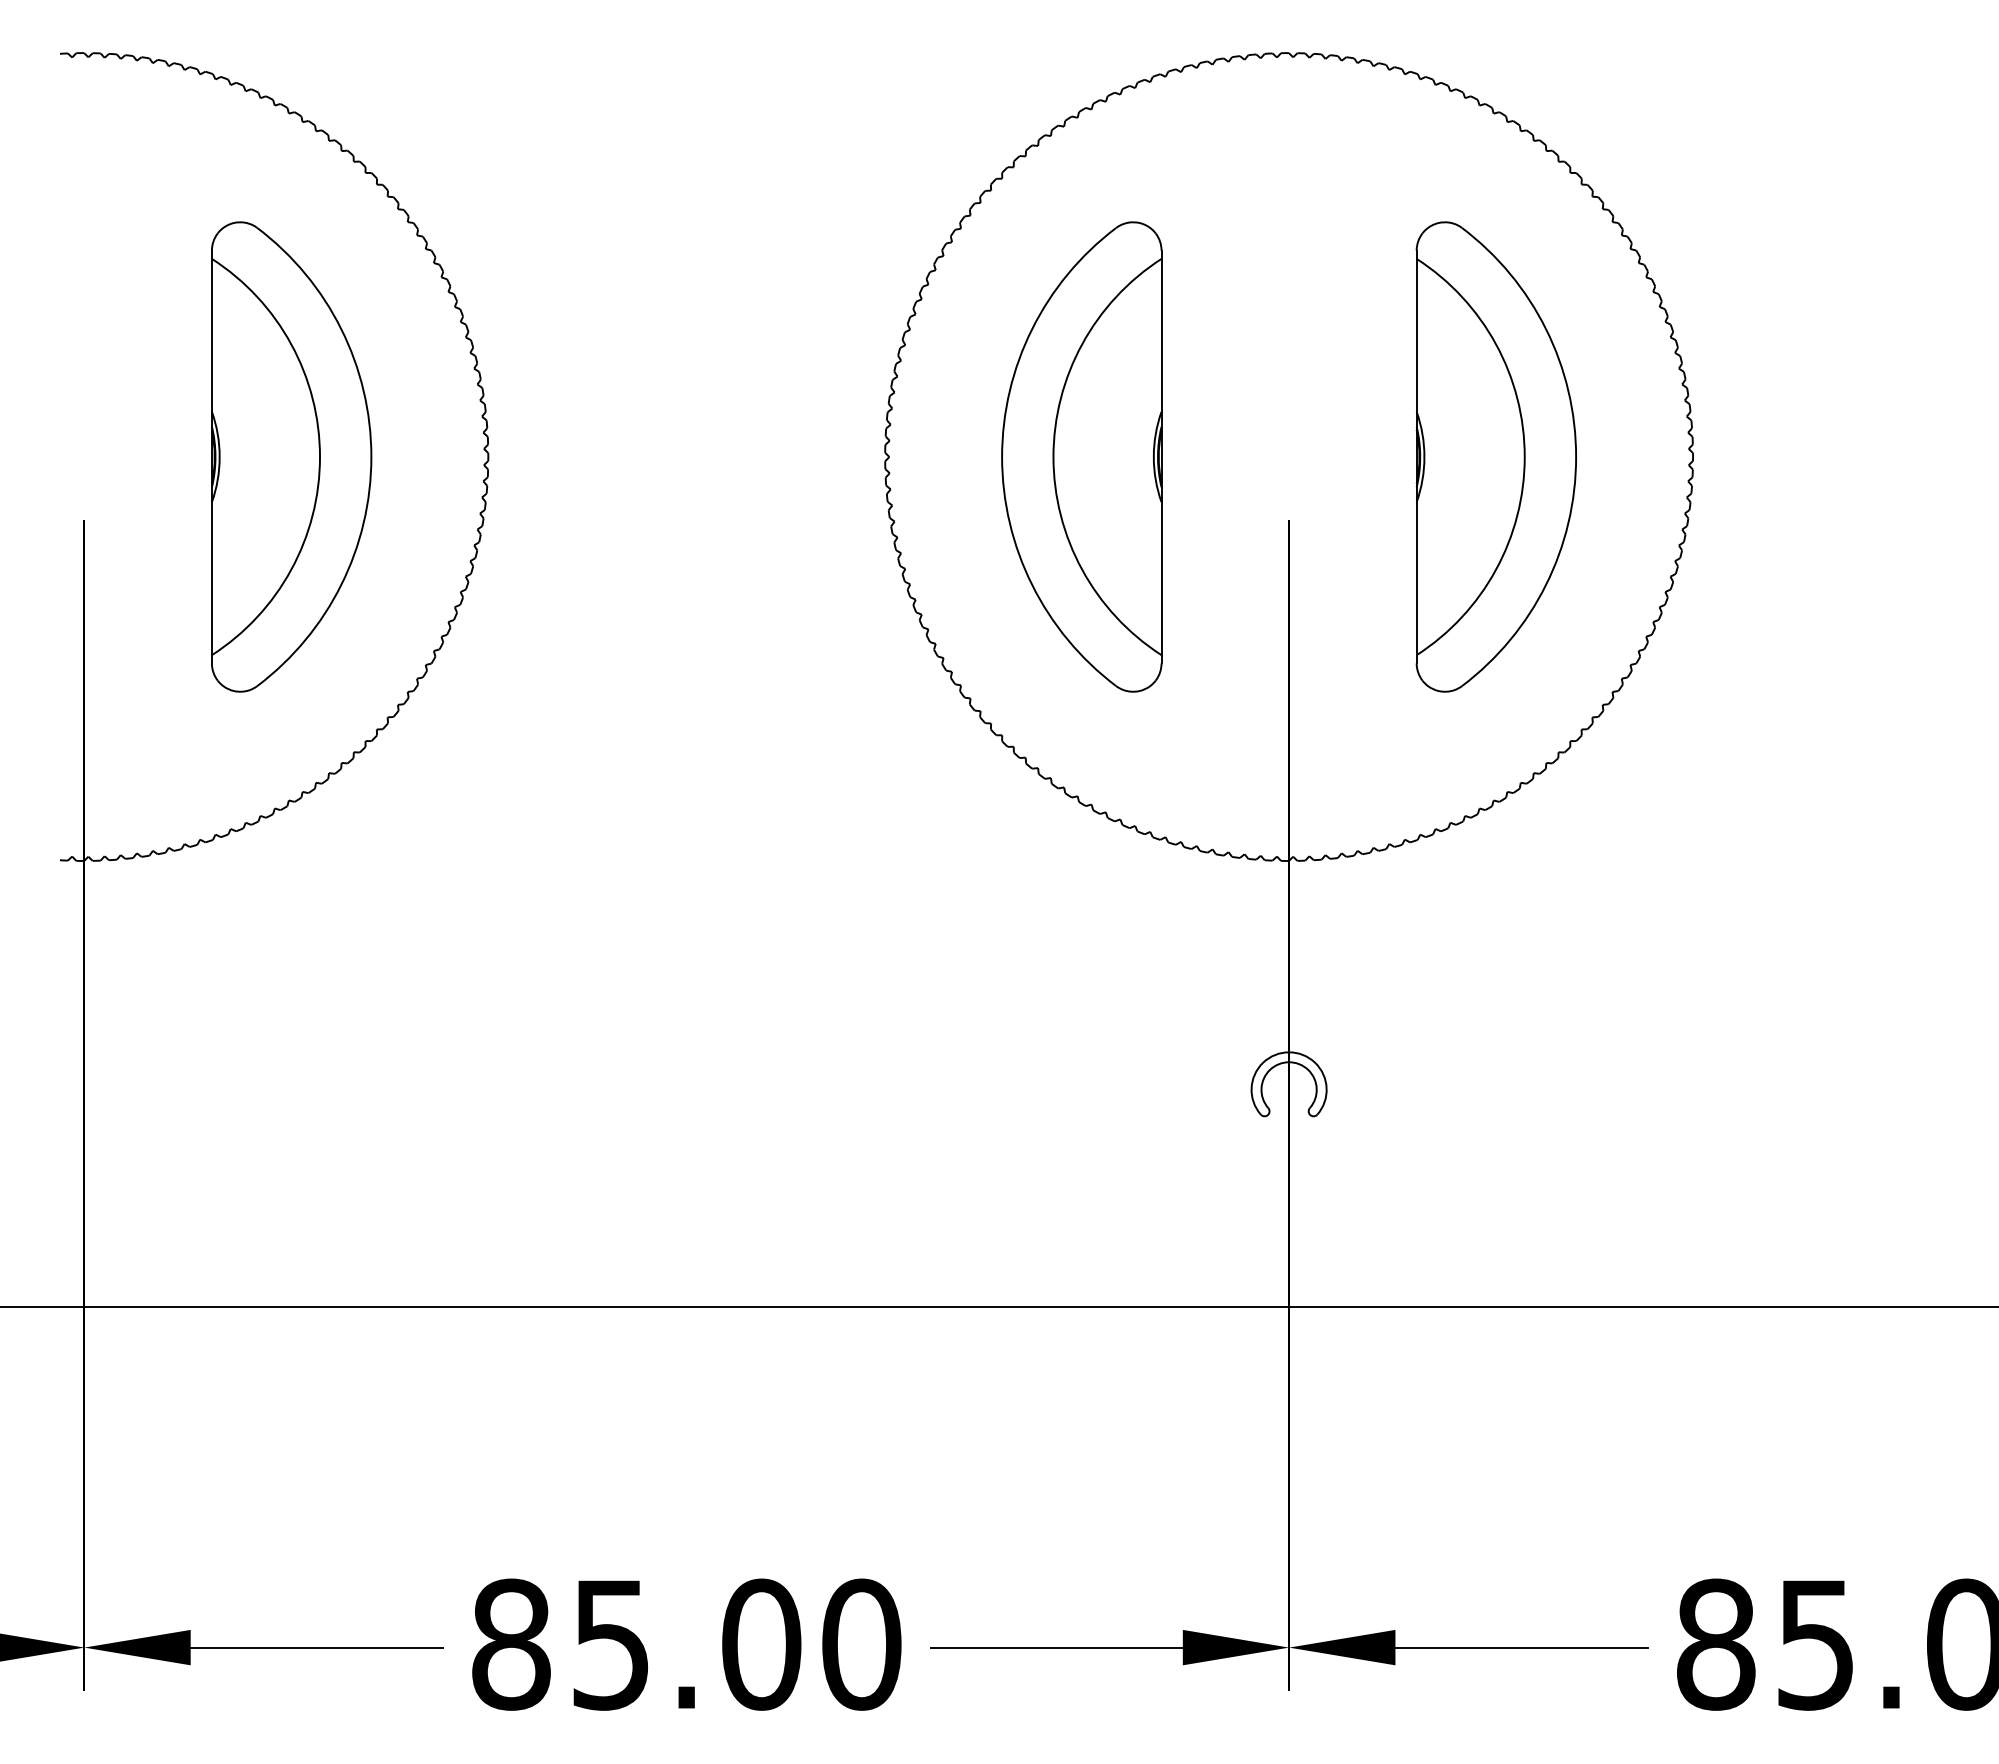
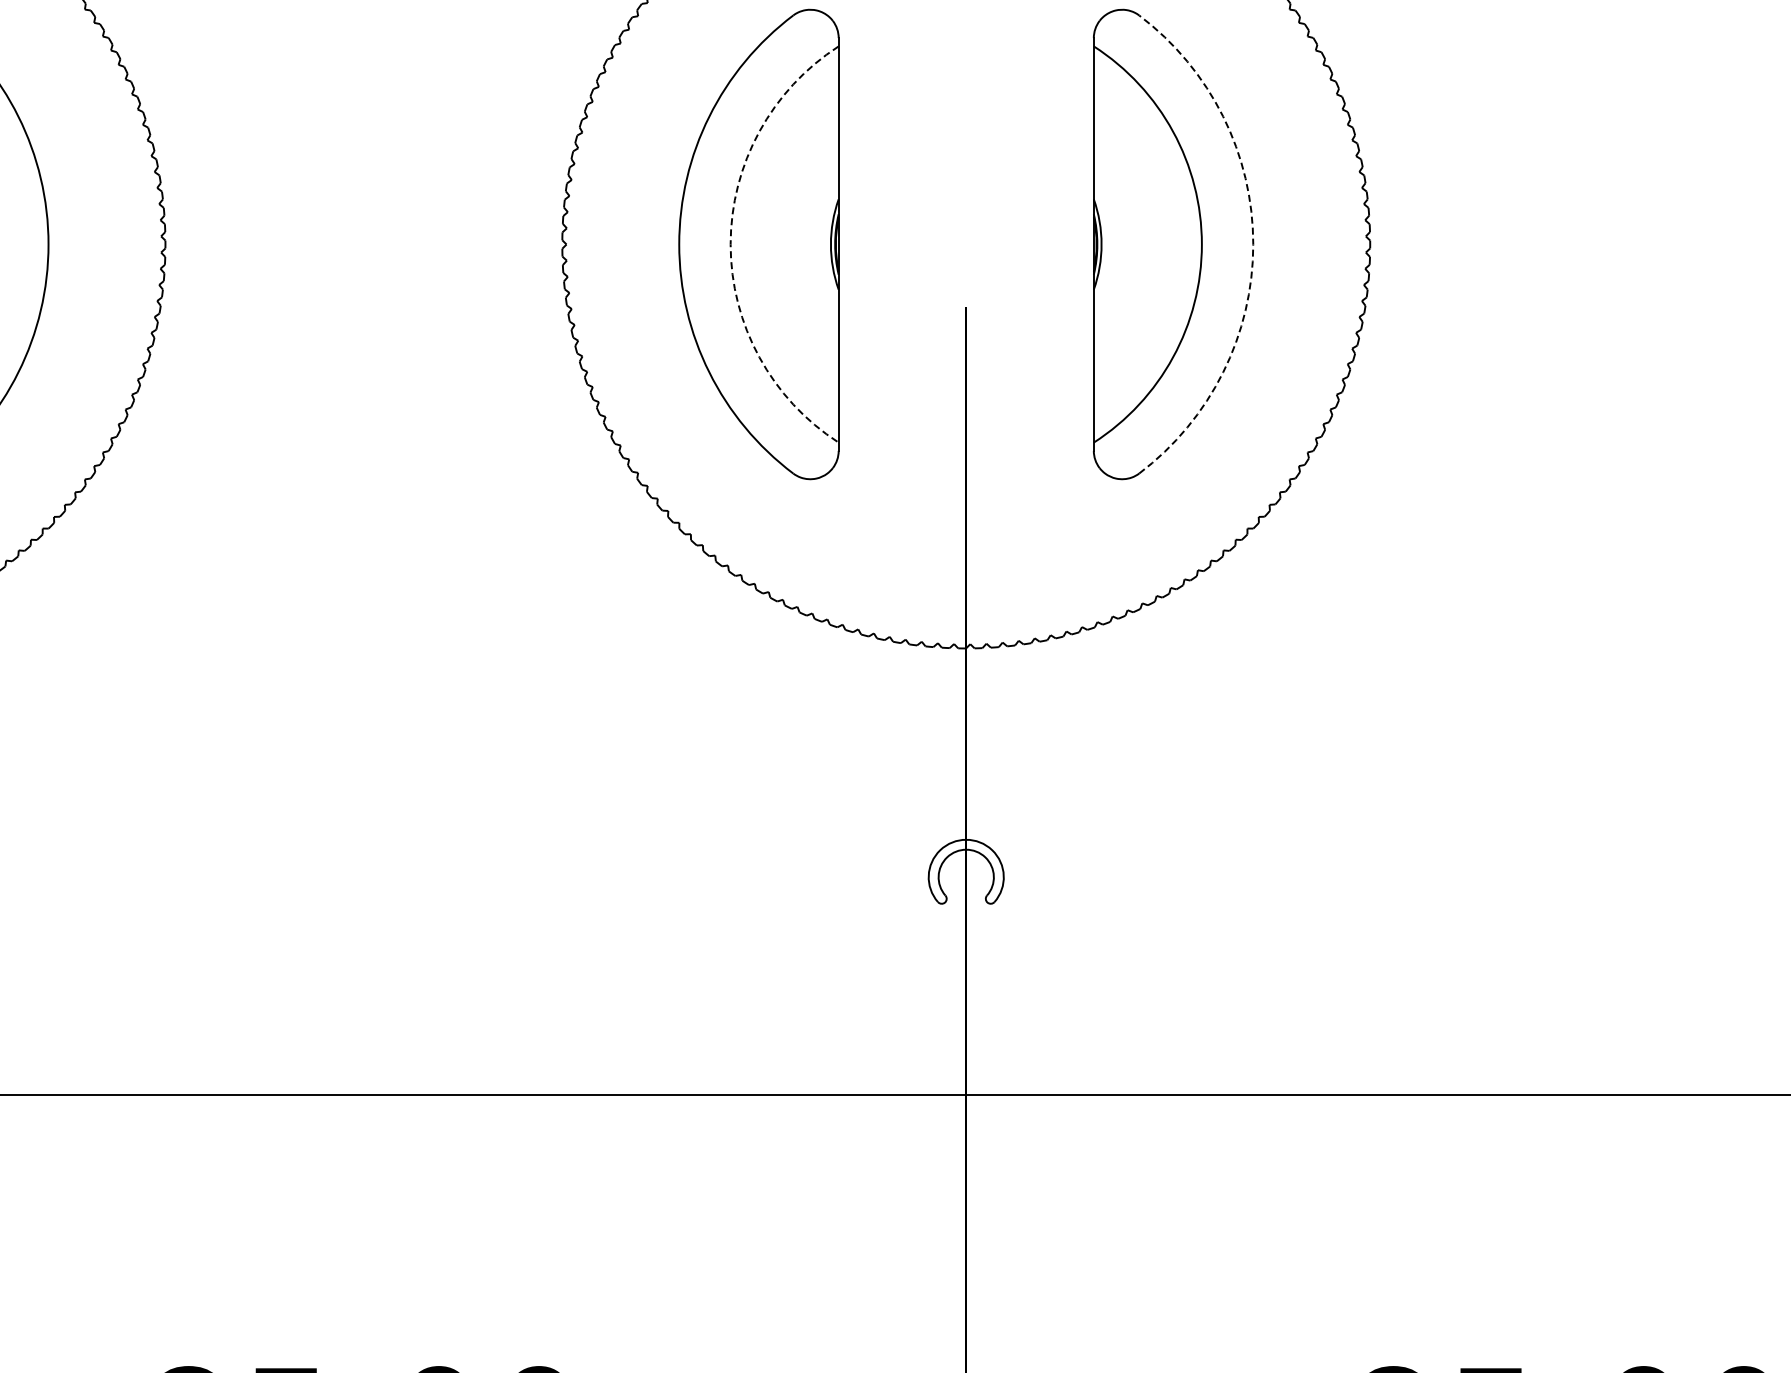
arc: (1053, 457) -> (730, 244), solid -> dashed
arc: (1576, 457) -> (1253, 244), solid -> dashed

